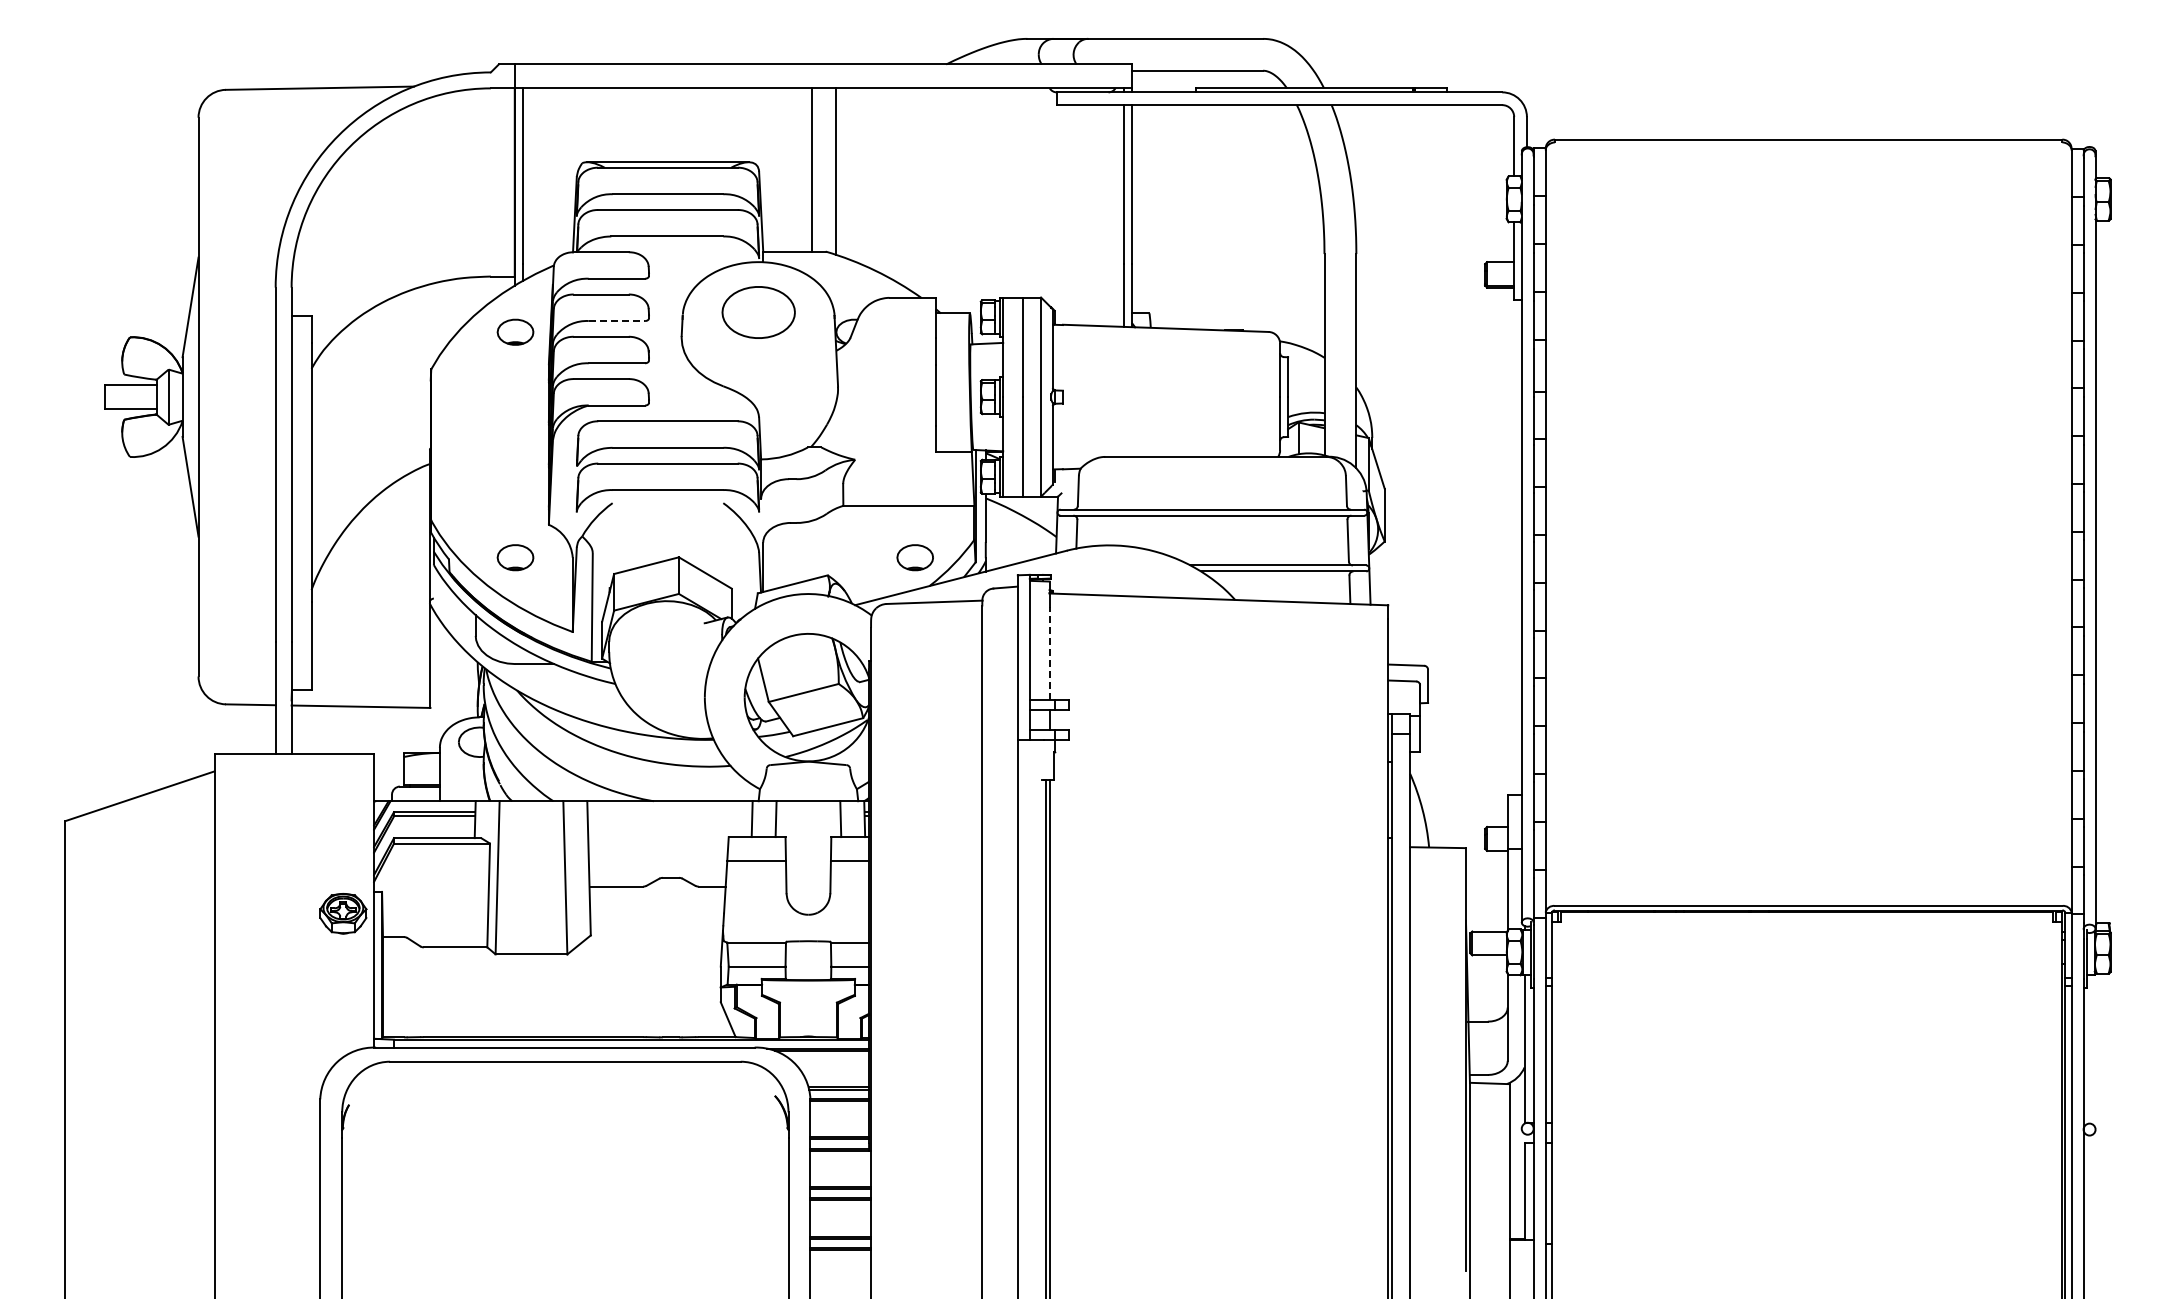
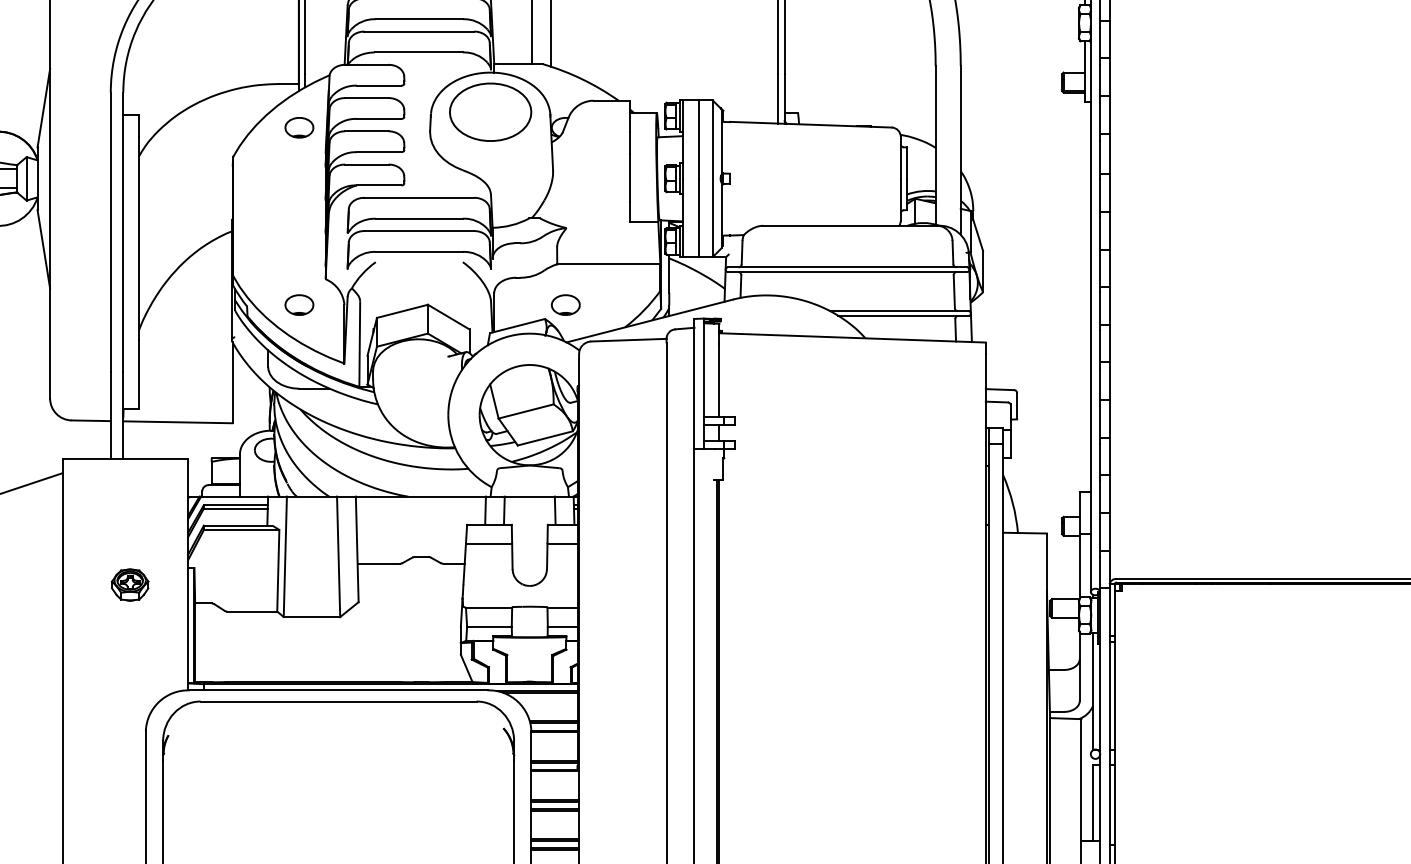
part: (758, 312) -> (490, 112), size x1.43
line: (617, 321) -> (379, 119), dashed -> solid
part: (914, 557) -> (565, 304), moved
line: (1049, 653) -> (719, 380), dashed -> solid
part: (343, 913) -> (130, 584), moved

